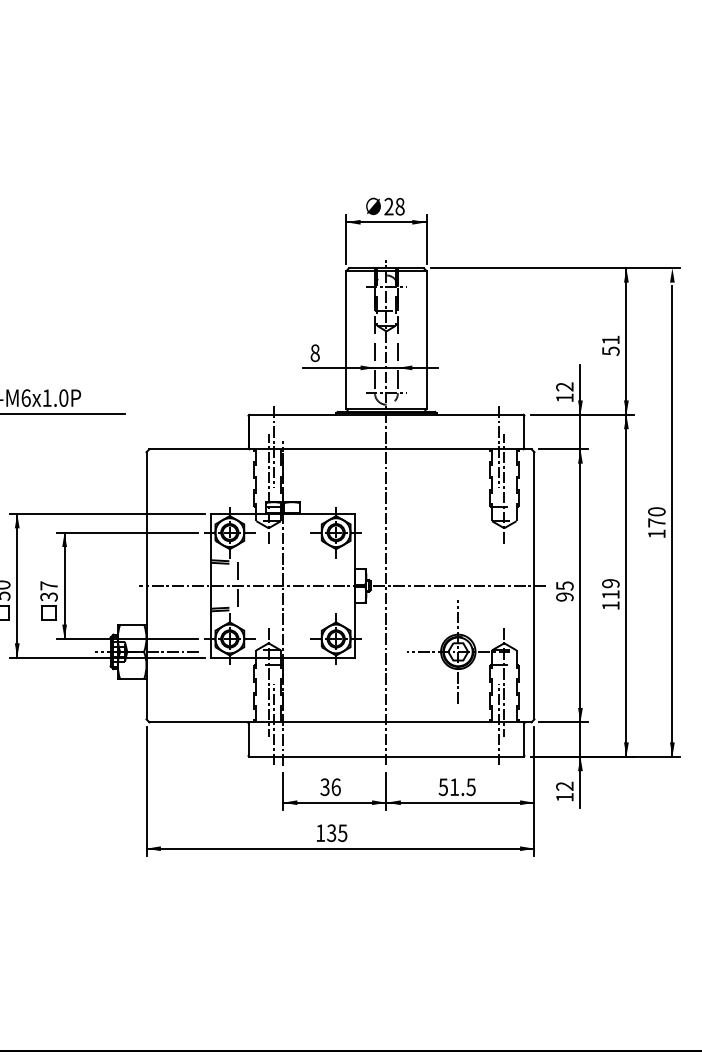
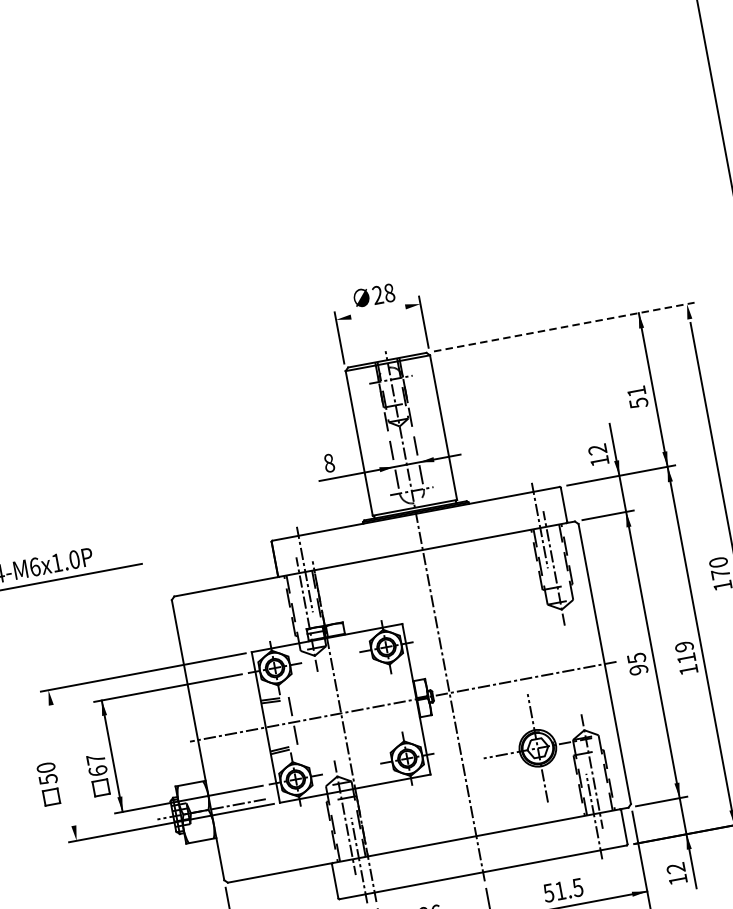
line: (386, 222) -> (378, 312), removed
line: (555, 268) -> (564, 327), solid -> dashed
line: (17, 585) -> (62, 765), removed
text: (48, 596) -> (97, 770), 37 -> 67

